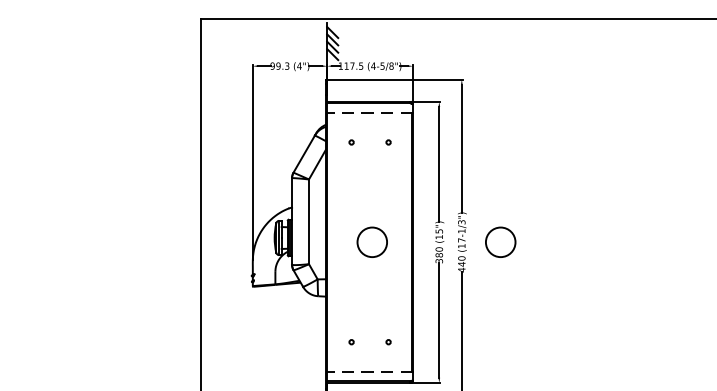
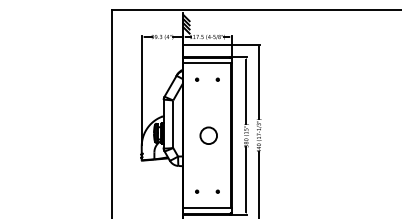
line: (370, 113) -> (207, 63), dashed -> solid
circle: (500, 241) -> (280, 135), removed
line: (370, 372) -> (207, 208), dashed -> solid

